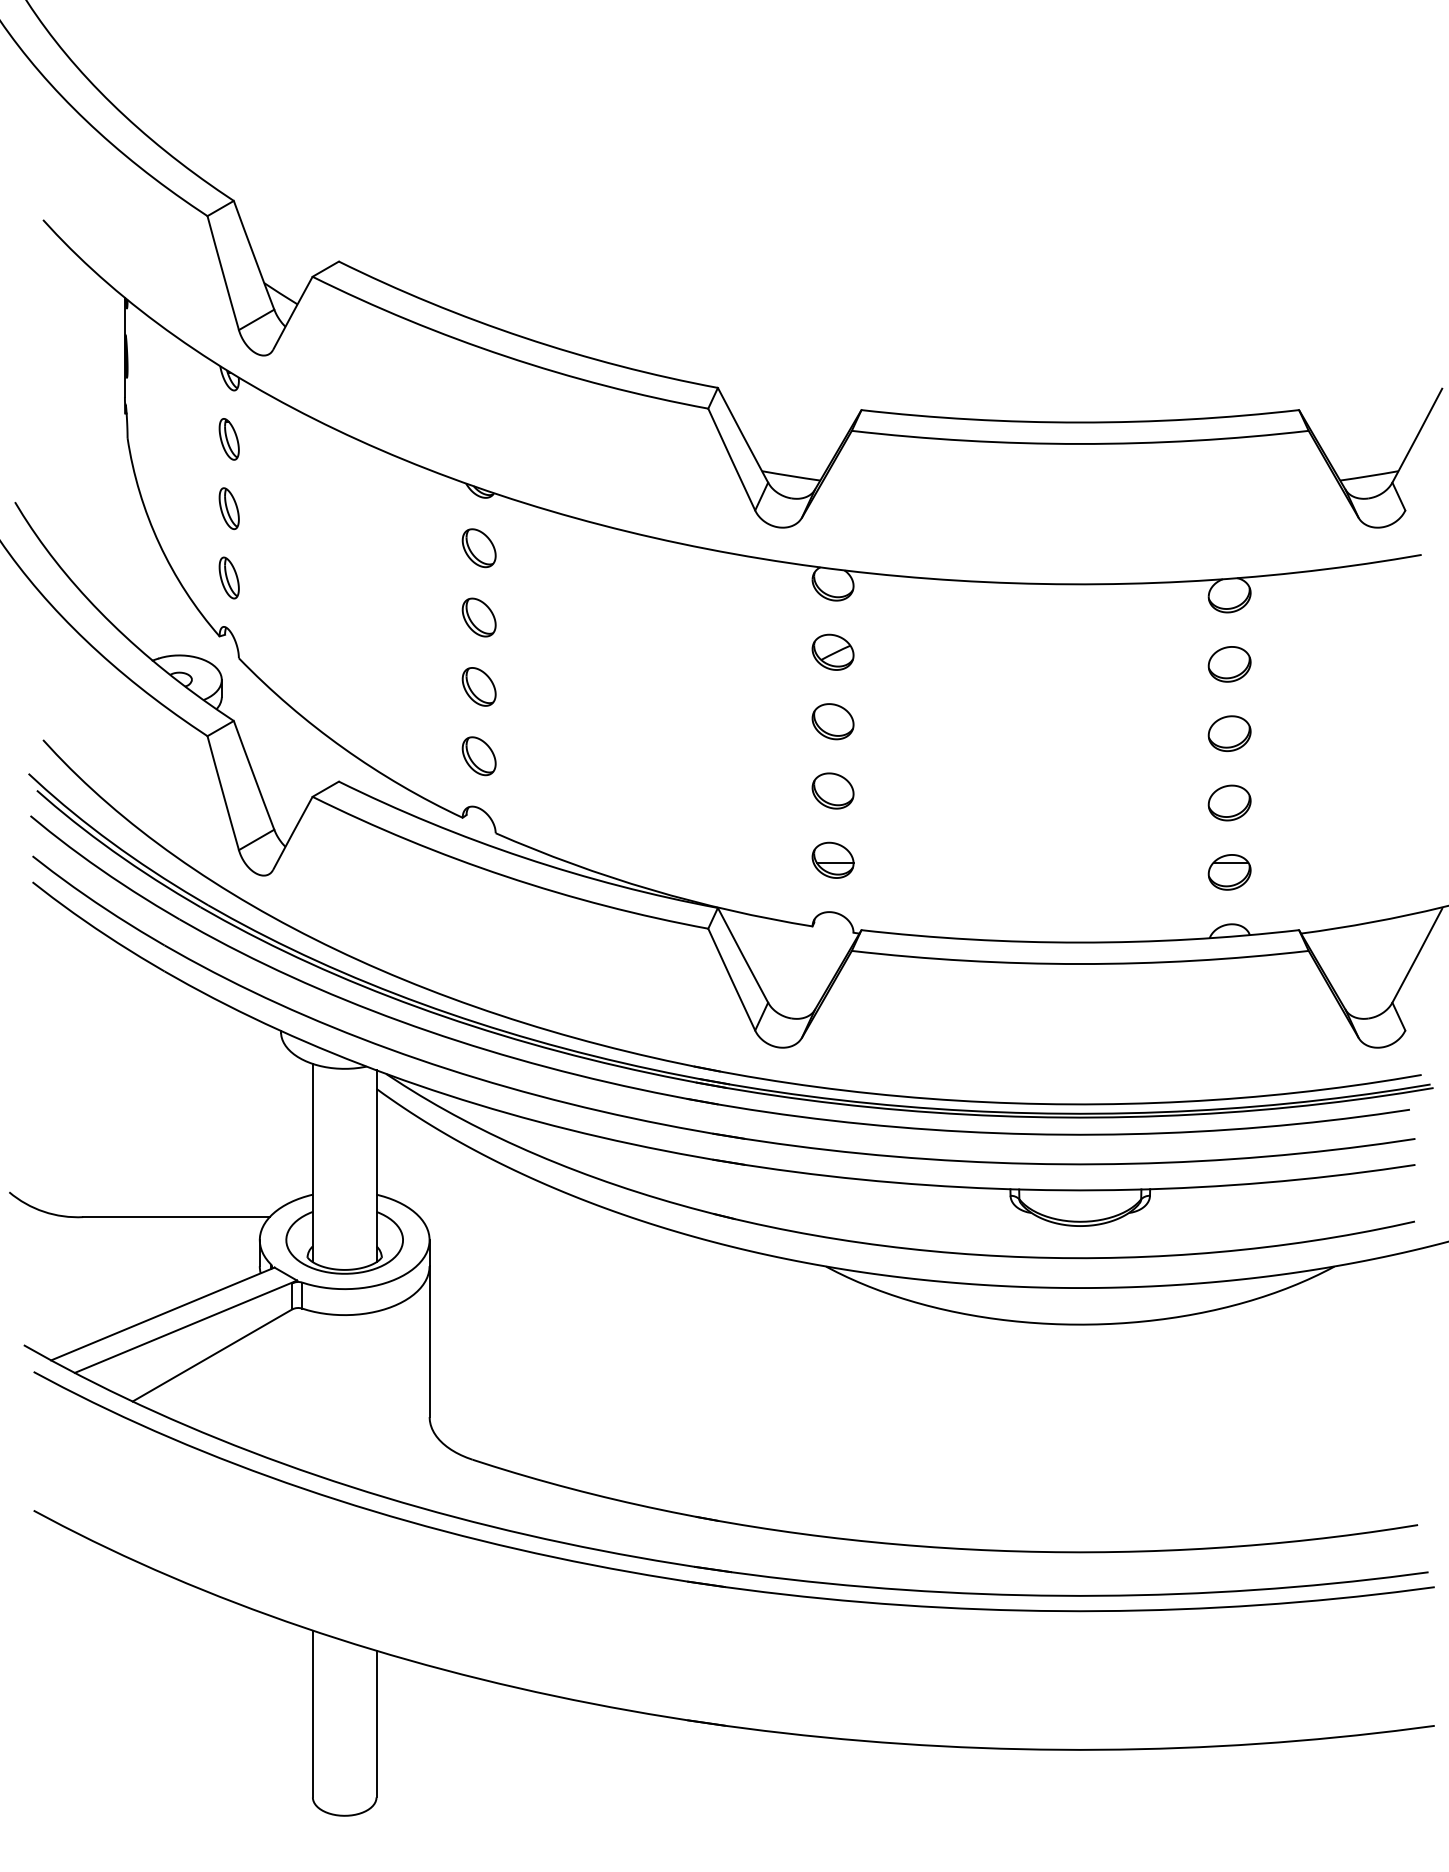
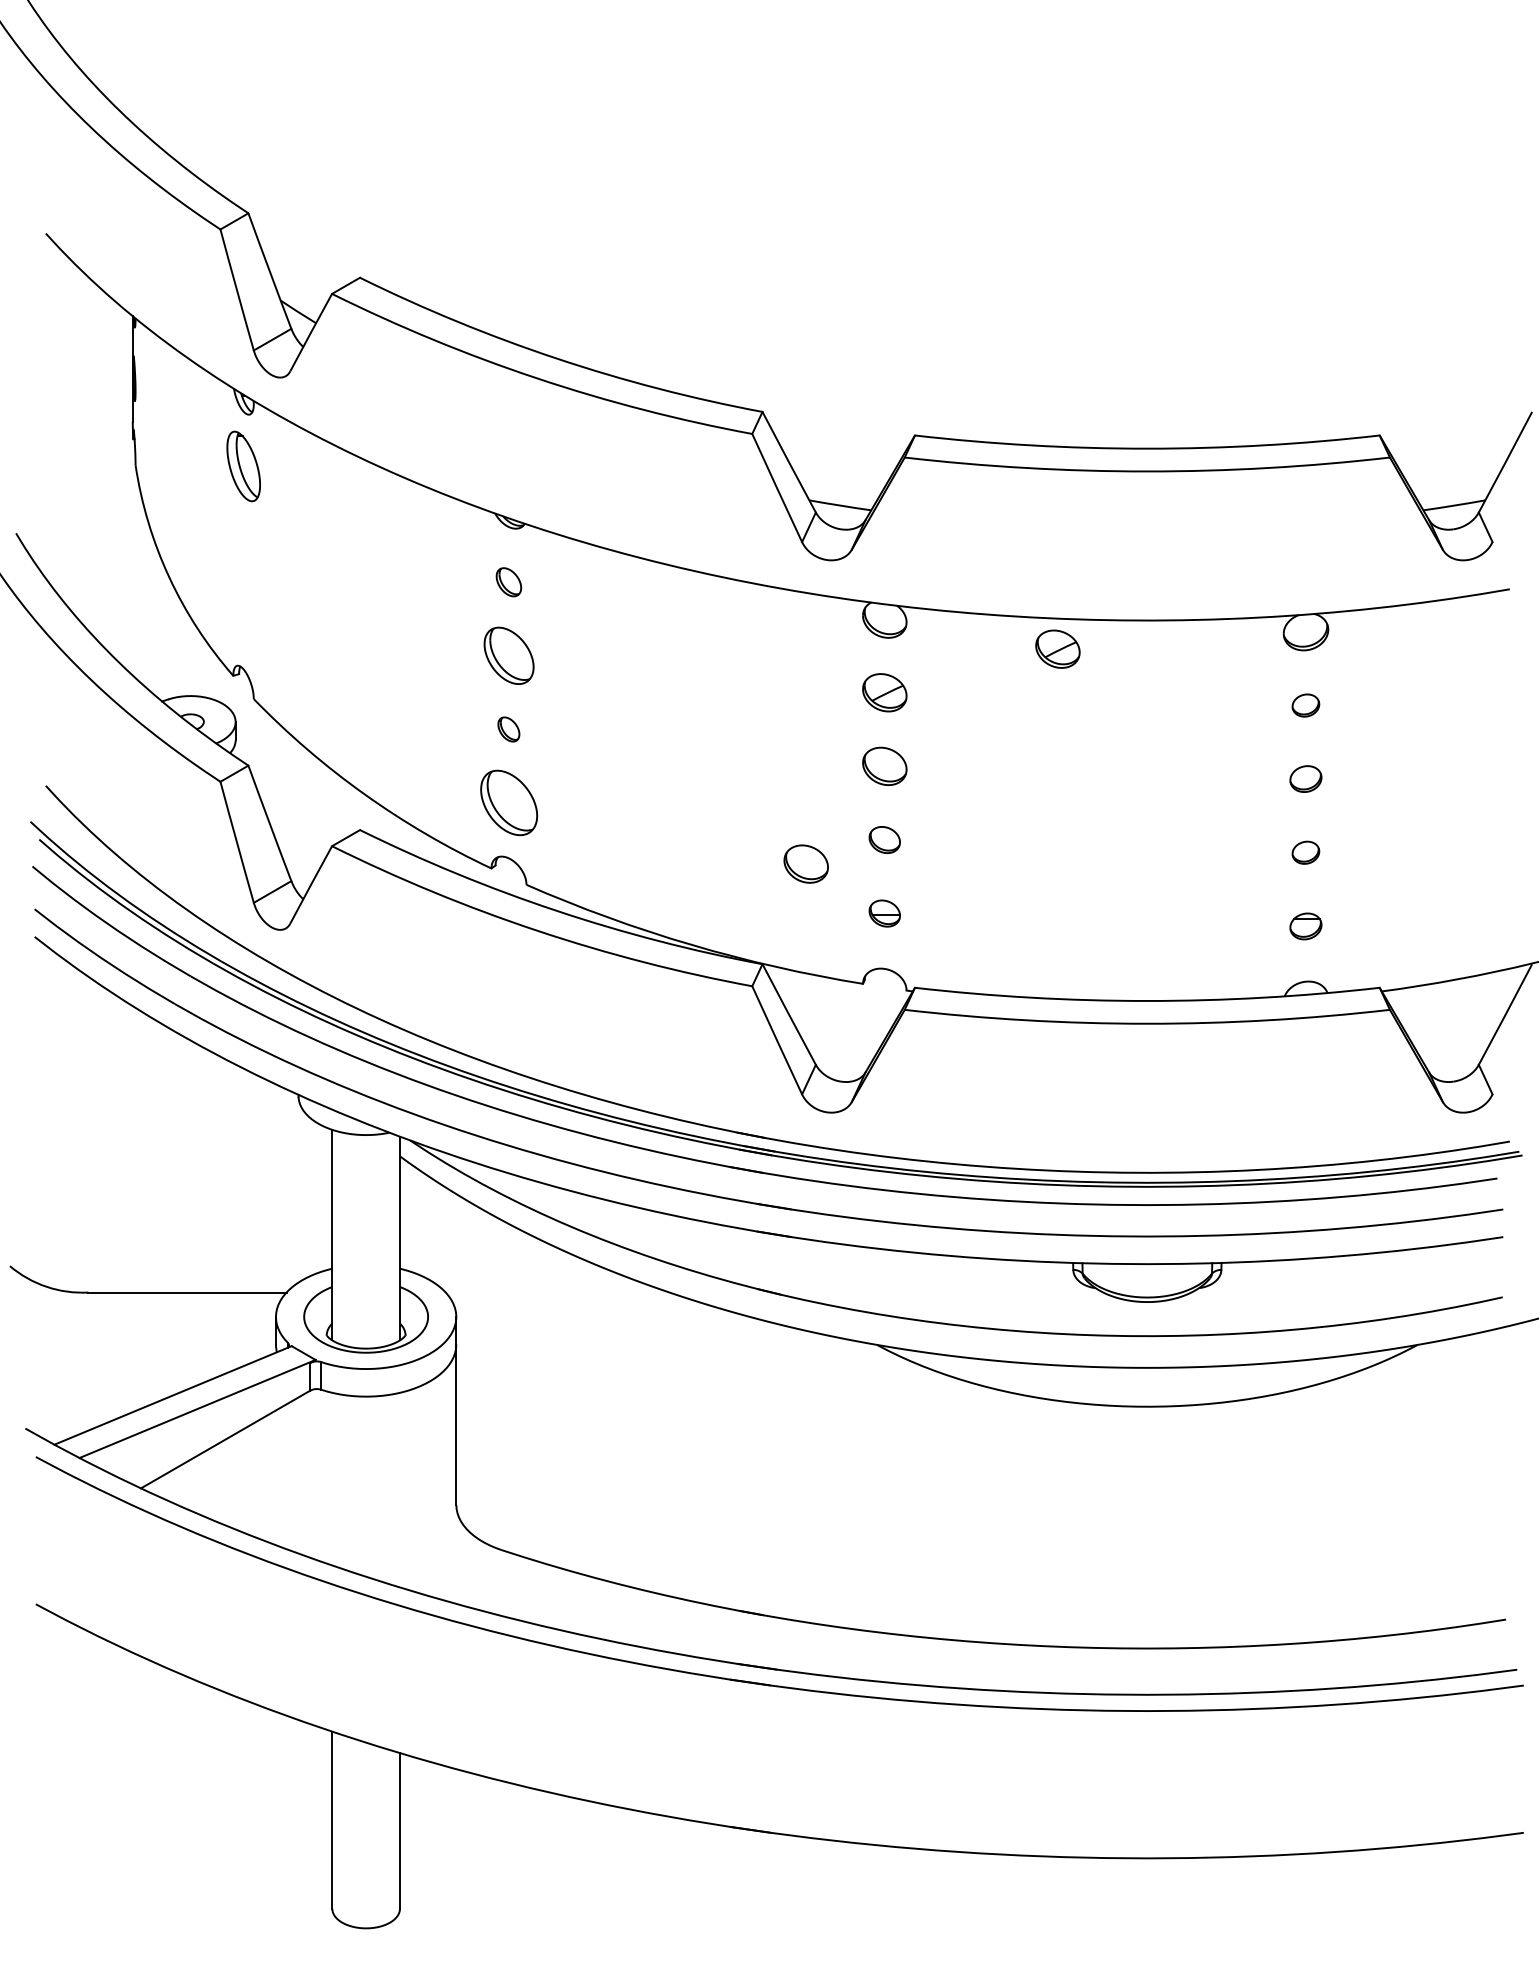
part: (228, 439) -> (242, 466), size x1.6
part: (228, 508) -> (242, 539), removed
part: (478, 548) -> (508, 582), size x0.7
part: (228, 577) -> (242, 613), removed
part: (995, 610) -> (1057, 648), added
part: (478, 617) -> (508, 655), size x1.4
part: (1229, 664) -> (1305, 705), size x0.6
part: (478, 686) -> (508, 729), size x0.6
part: (1229, 733) -> (1305, 778), size x0.7
part: (478, 756) -> (508, 803), size x1.6
part: (832, 790) -> (884, 839), size x0.7
part: (1229, 802) -> (1305, 852), size x0.6
part: (758, 813) -> (805, 863), added
part: (832, 859) -> (884, 912), size x0.7
part: (1229, 872) -> (1305, 926), size x0.7

